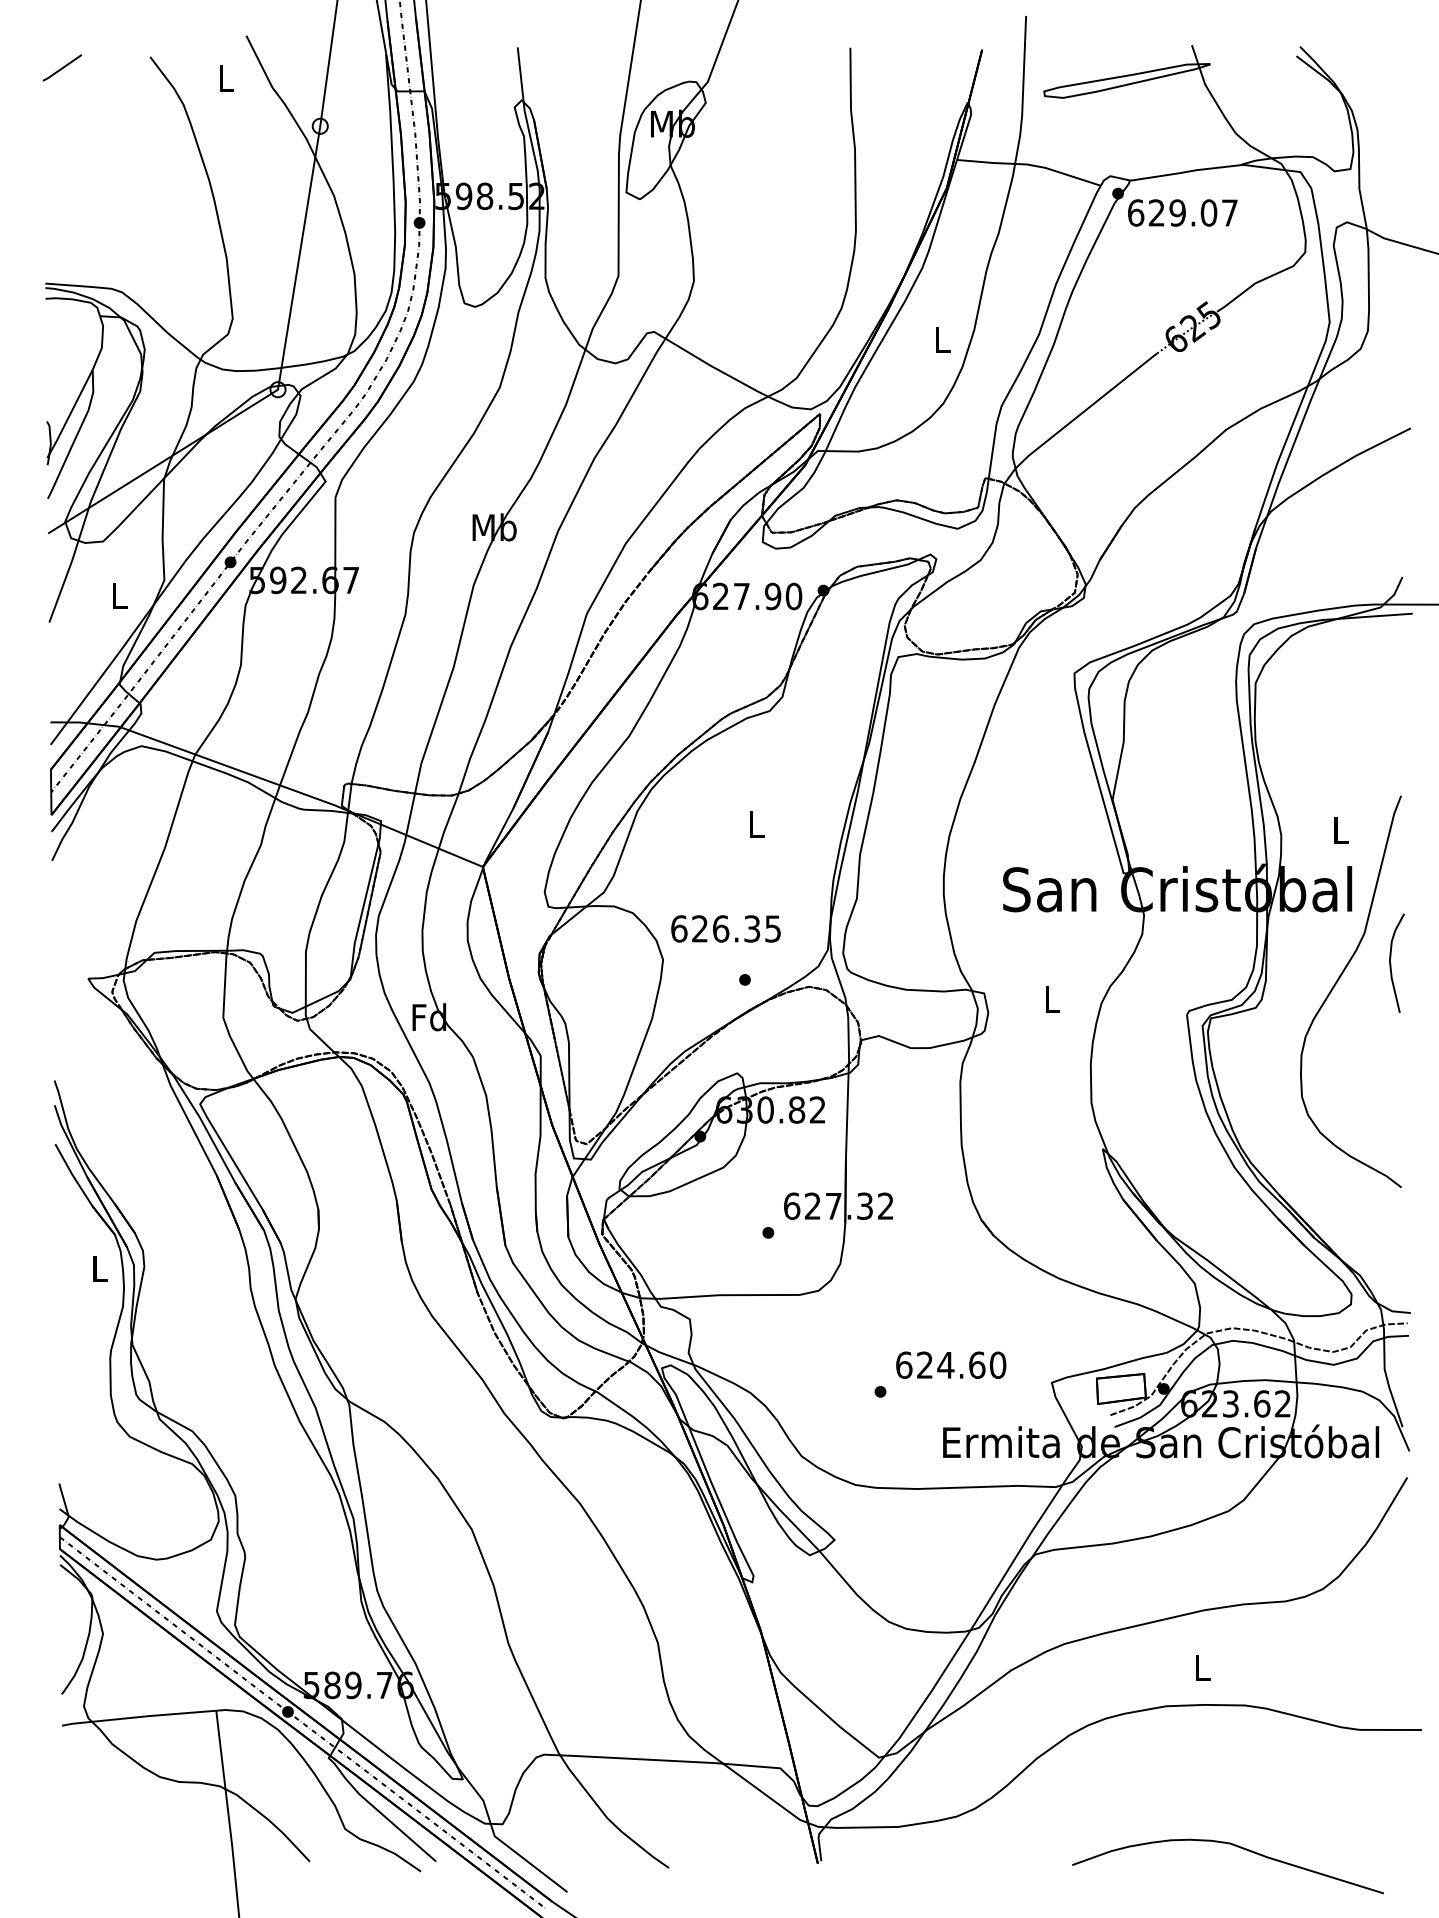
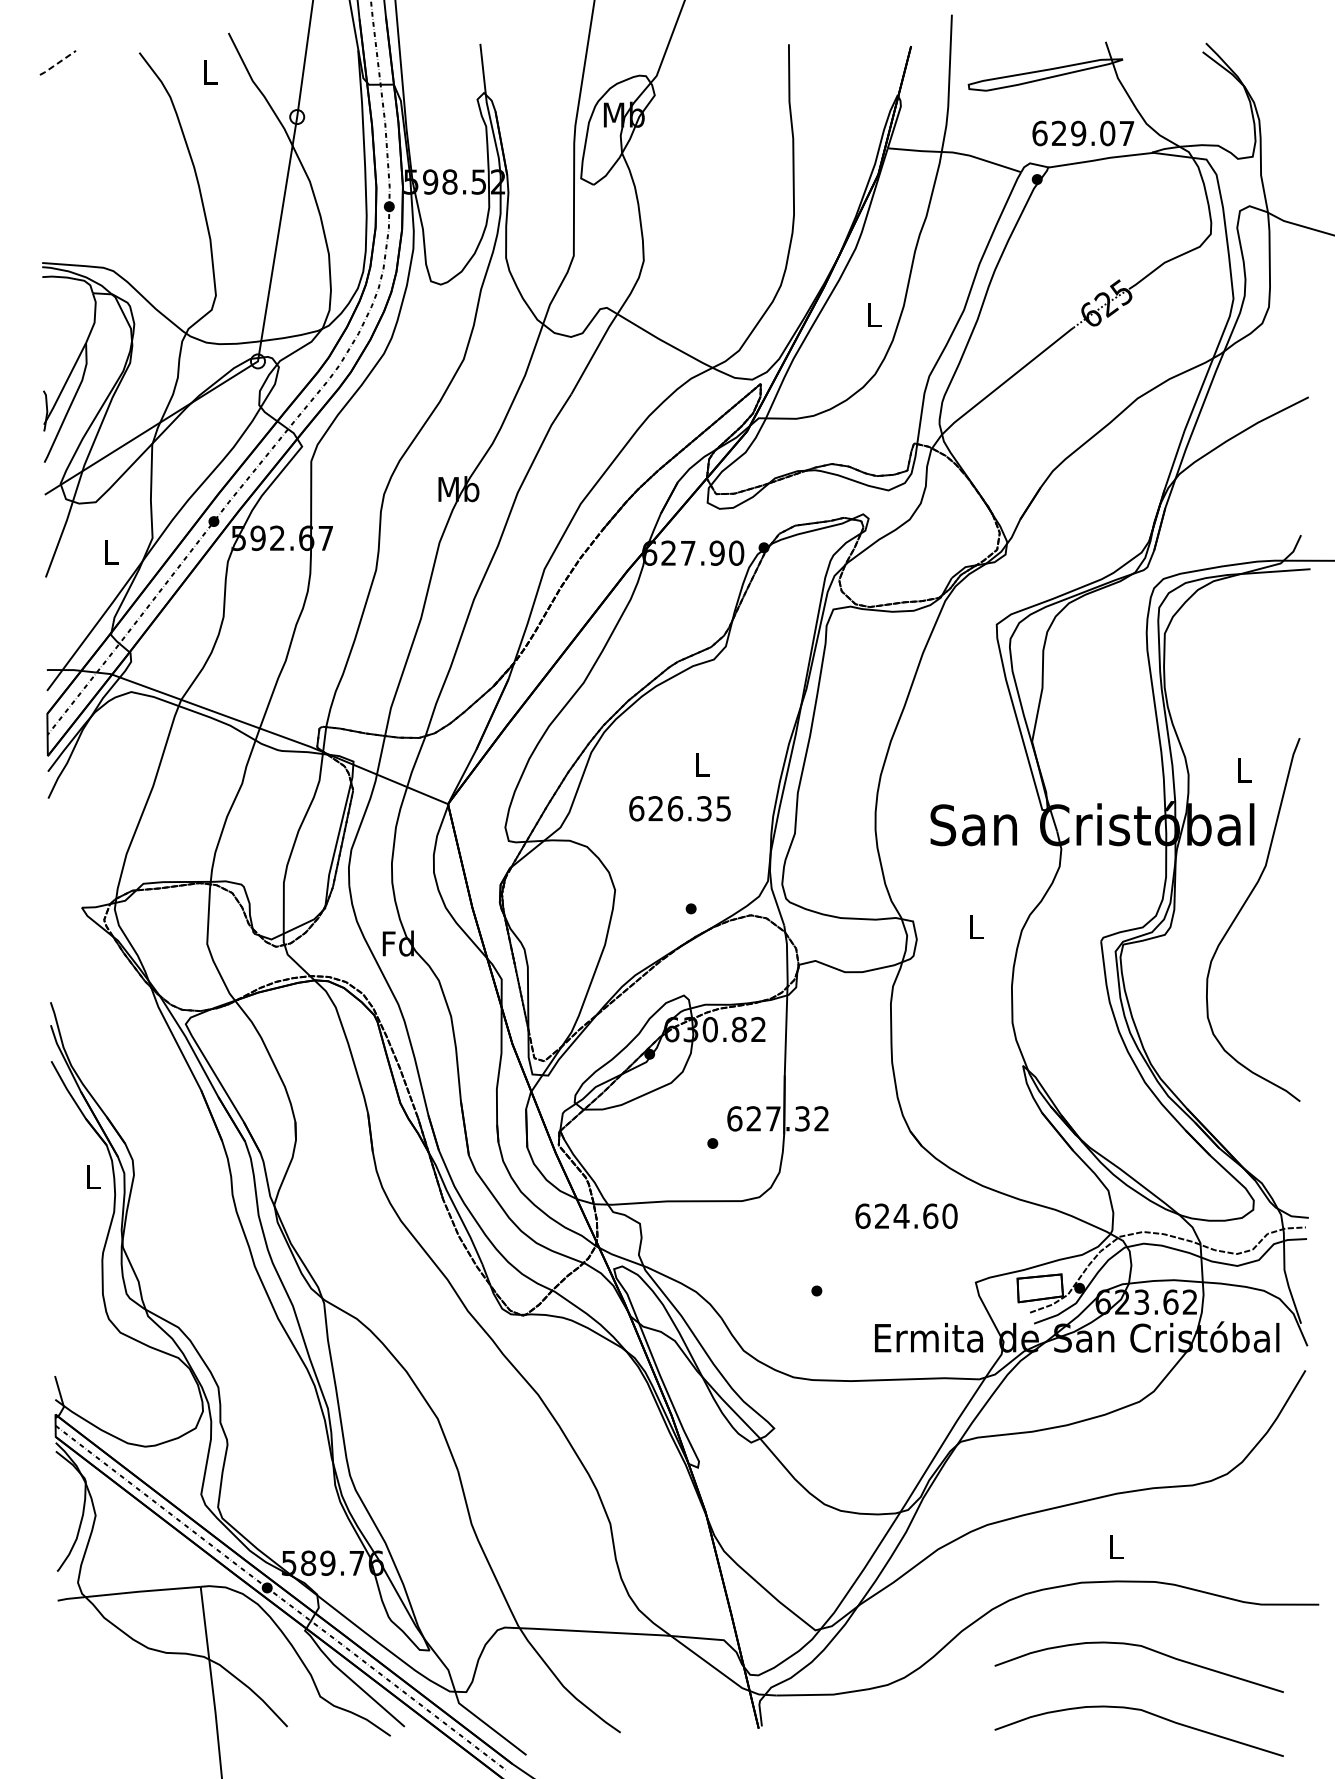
line: (62, 68) -> (58, 63), solid -> dashed
text: (1182, 212) -> (1083, 133), moved
text: (725, 928) -> (679, 808), moved
curve: (1391, 963) -> (1290, 893), removed
text: (951, 1364) -> (906, 1215), moved
curve: (1234, 1777) -> (1145, 1648), added

